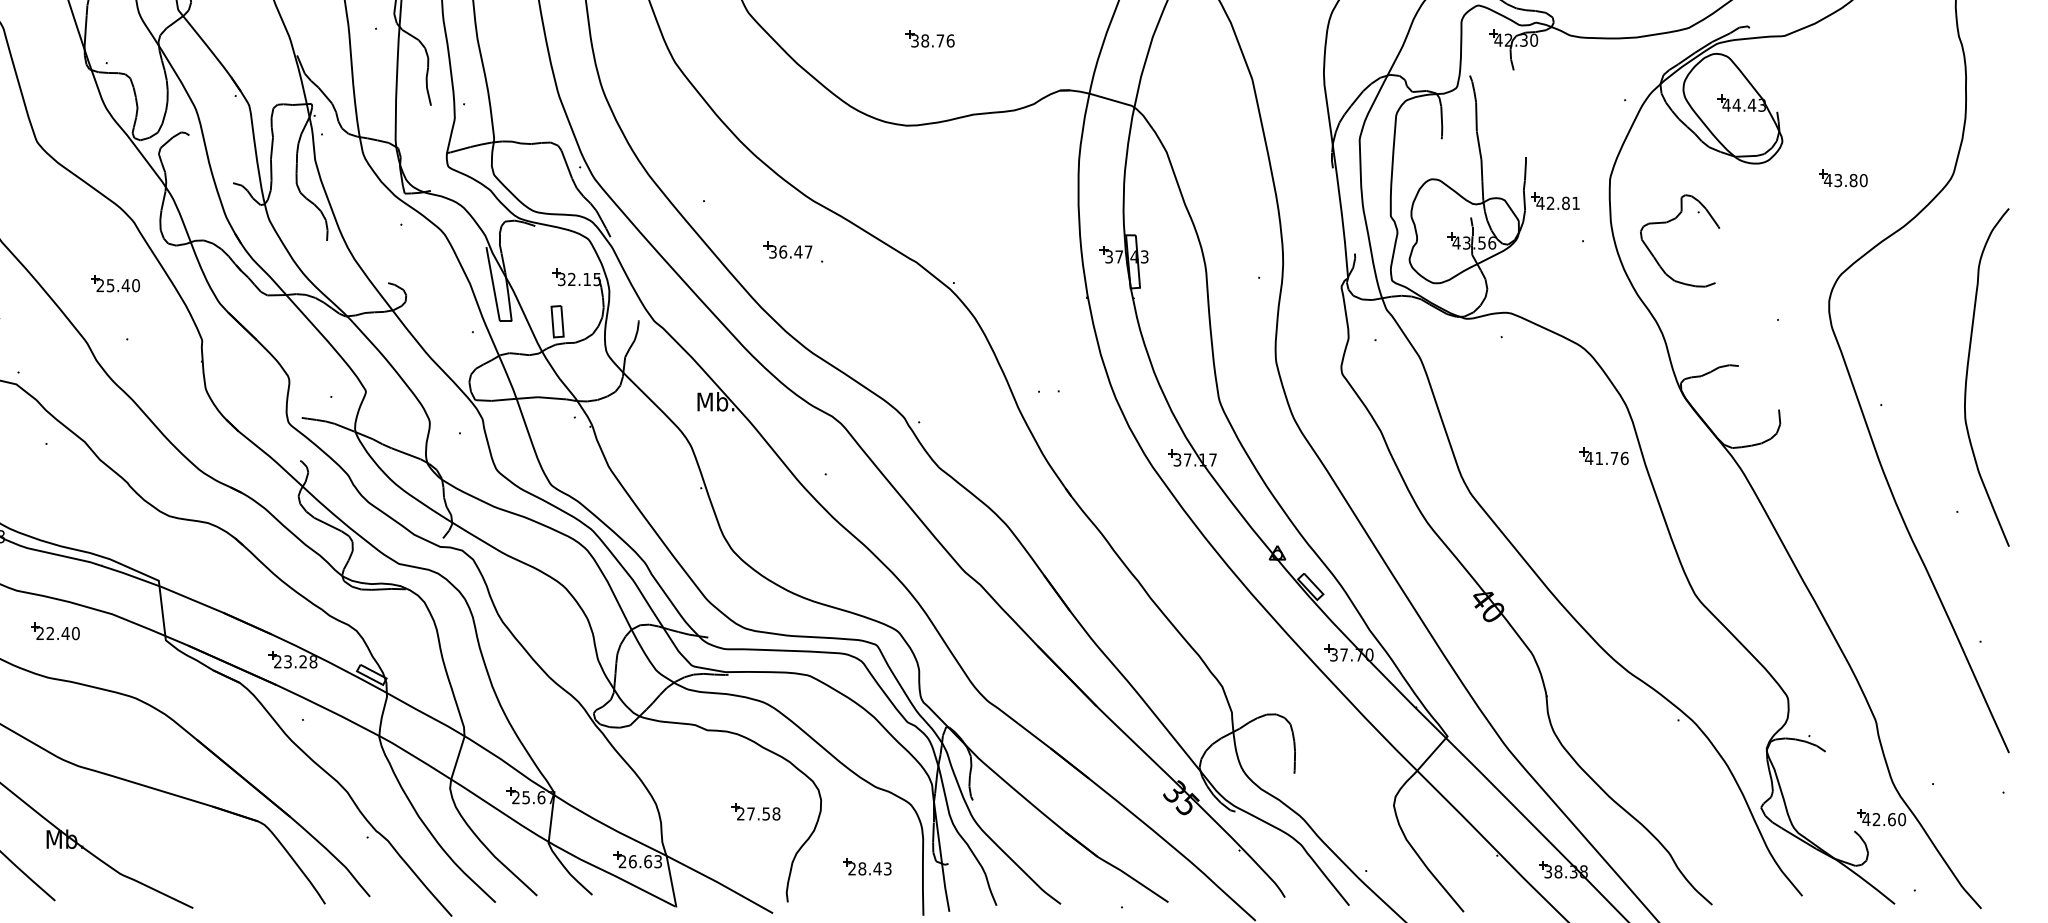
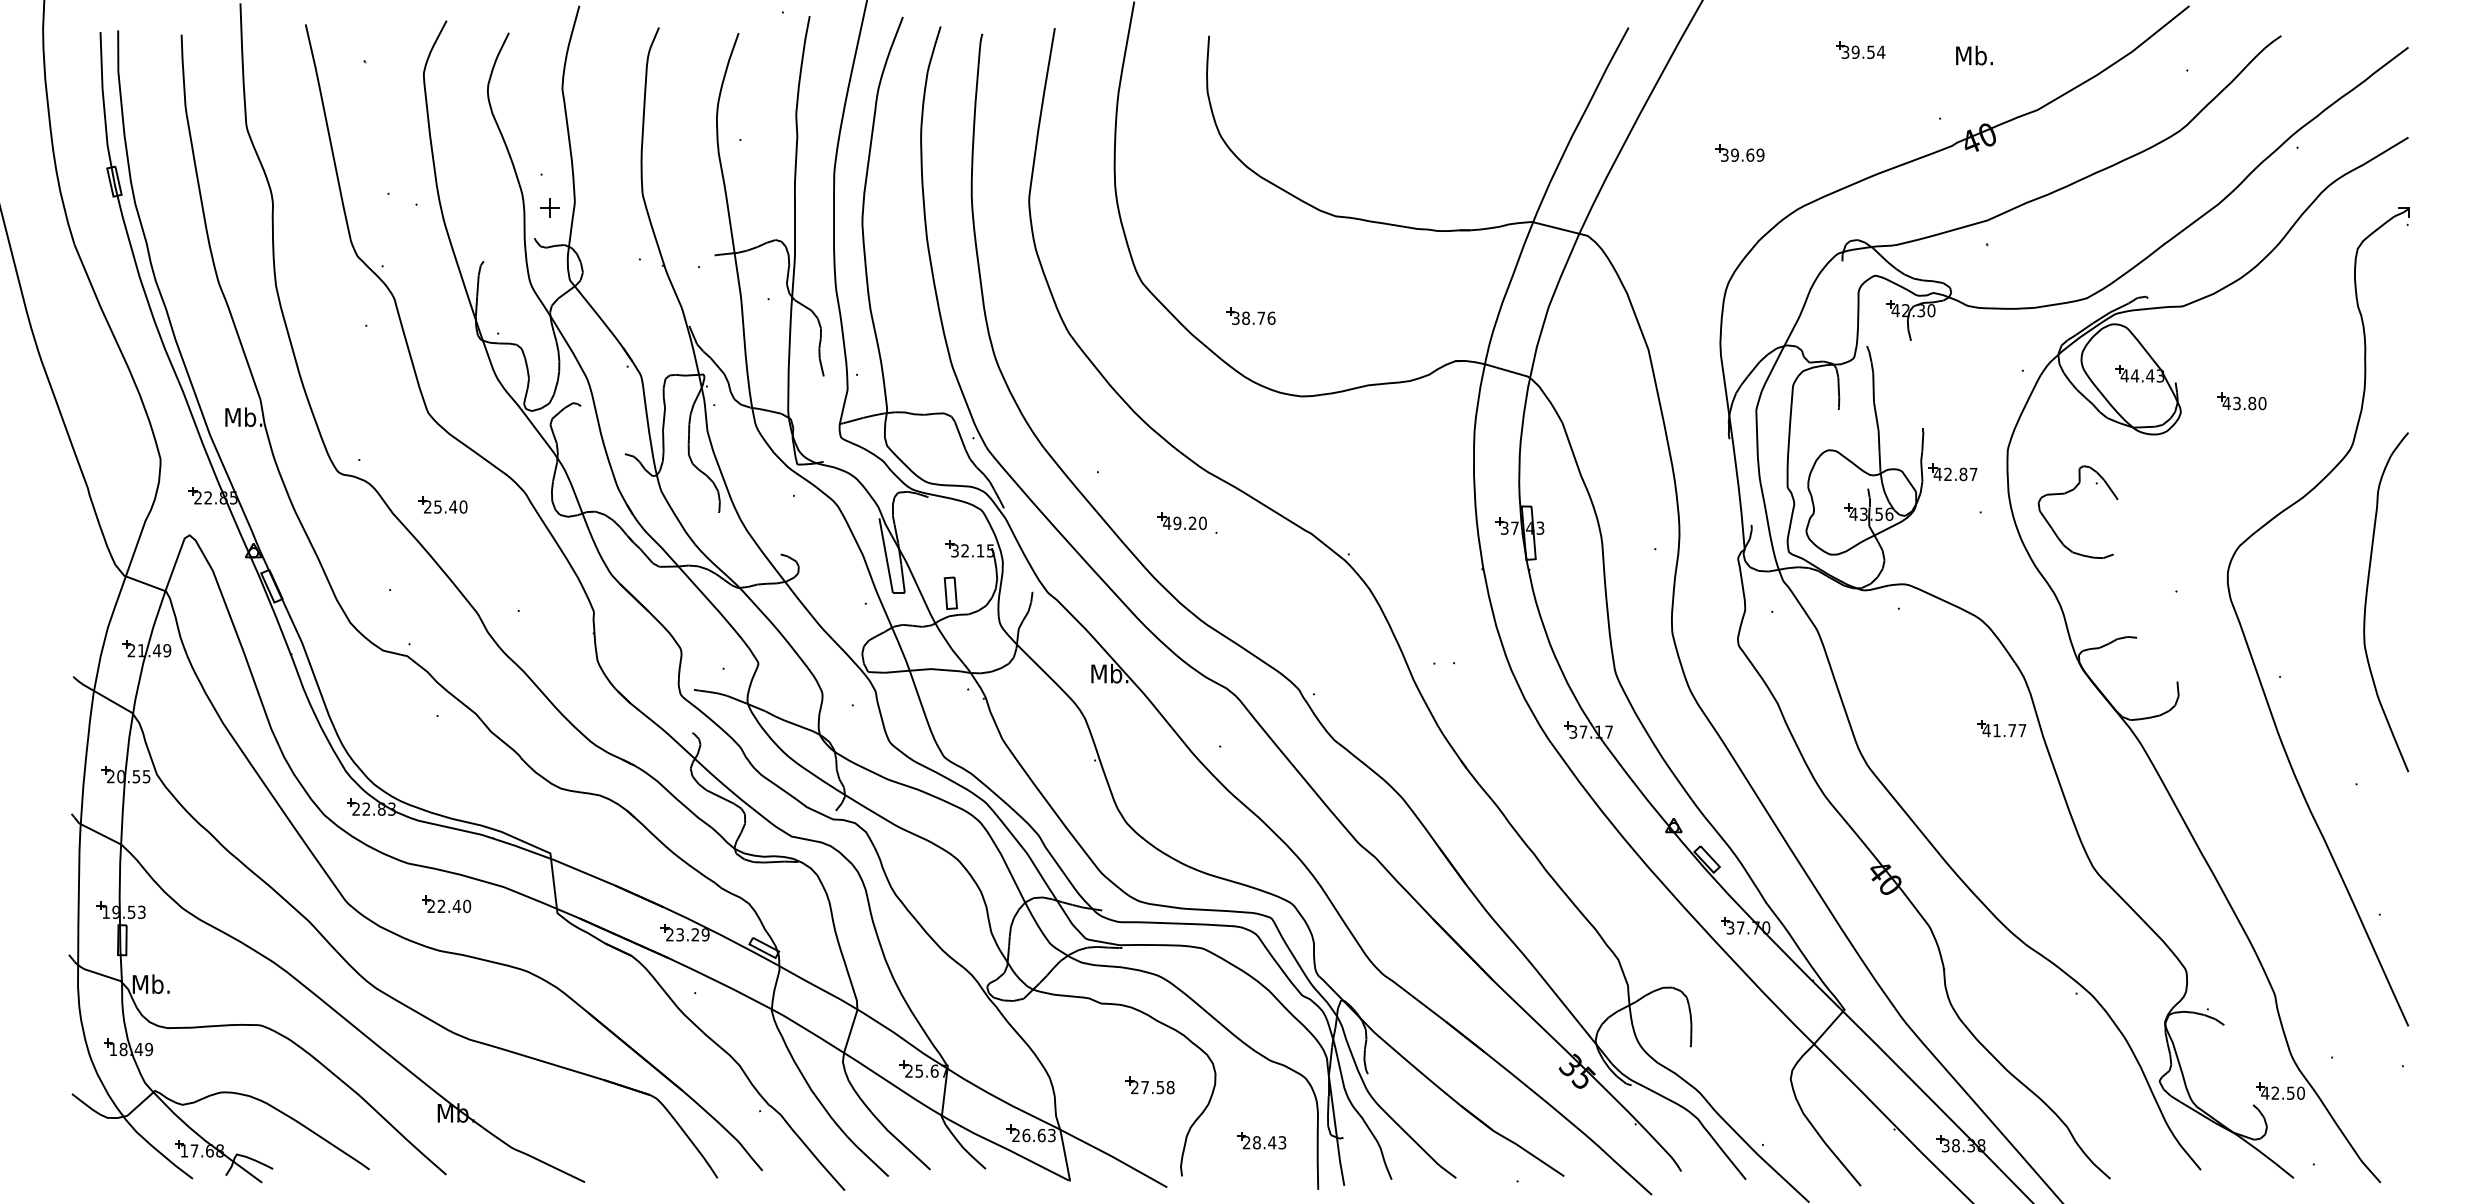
part: (929, 38) -> (1250, 315), moved
part: (1842, 178) -> (2241, 401), moved
text: (1575, 203) -> (1973, 474), 42.81 -> 42.87
text: (790, 251) -> (1184, 522), 36.47 -> 49.20
part: (115, 283) -> (442, 504), moved
curve: (1968, 372) -> (2367, 597), moved
text: (1624, 458) -> (2022, 730), 41.76 -> 41.77
text: (313, 662) -> (705, 935), 23.28 -> 23.29
text: (1891, 818) -> (2290, 1092), 42.60 -> 42.50

